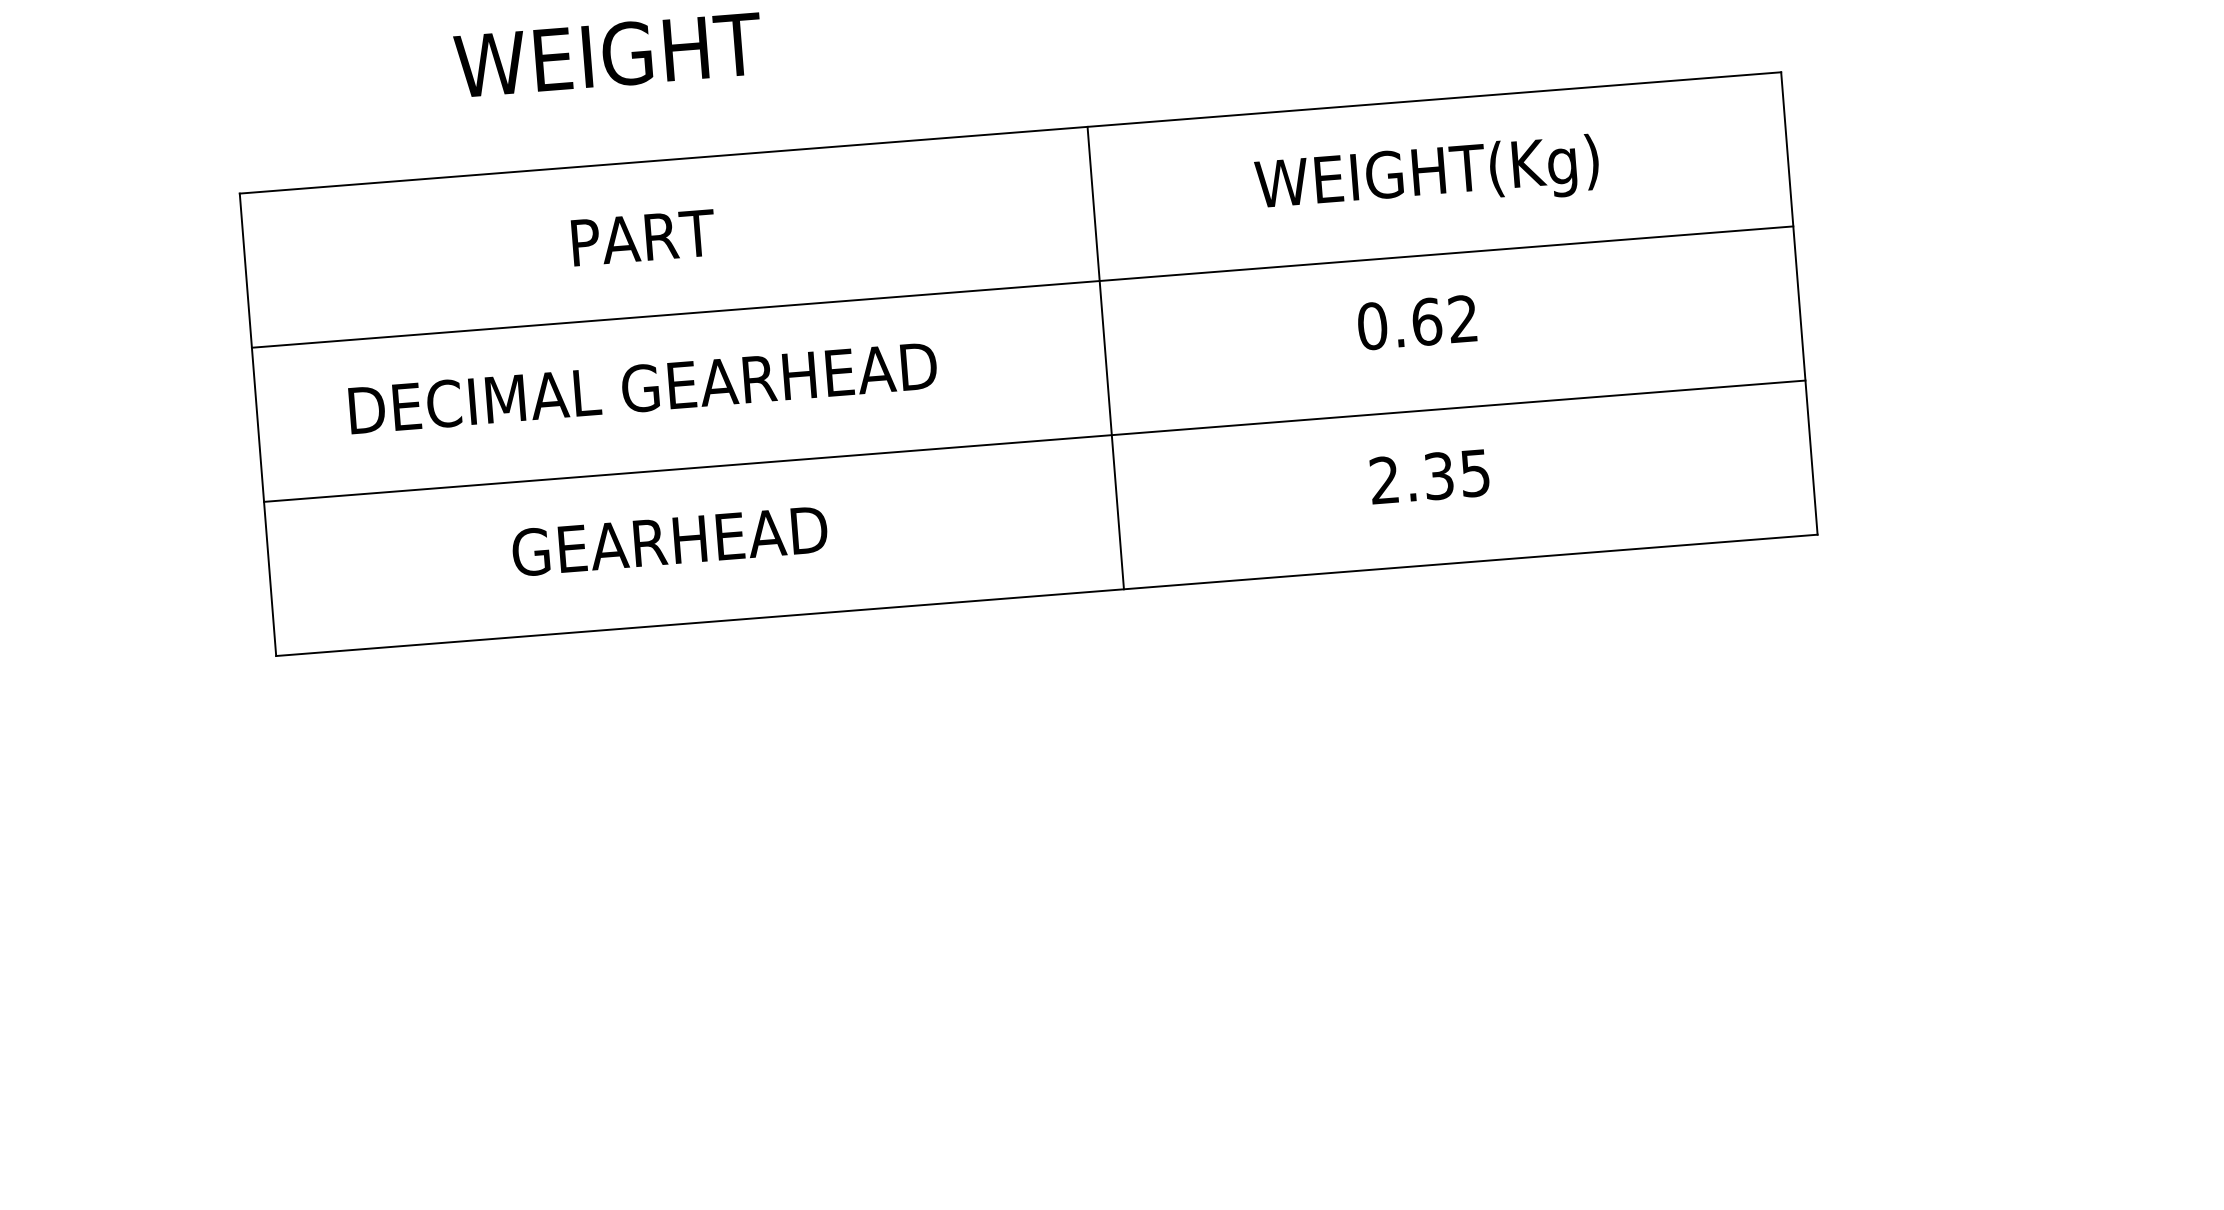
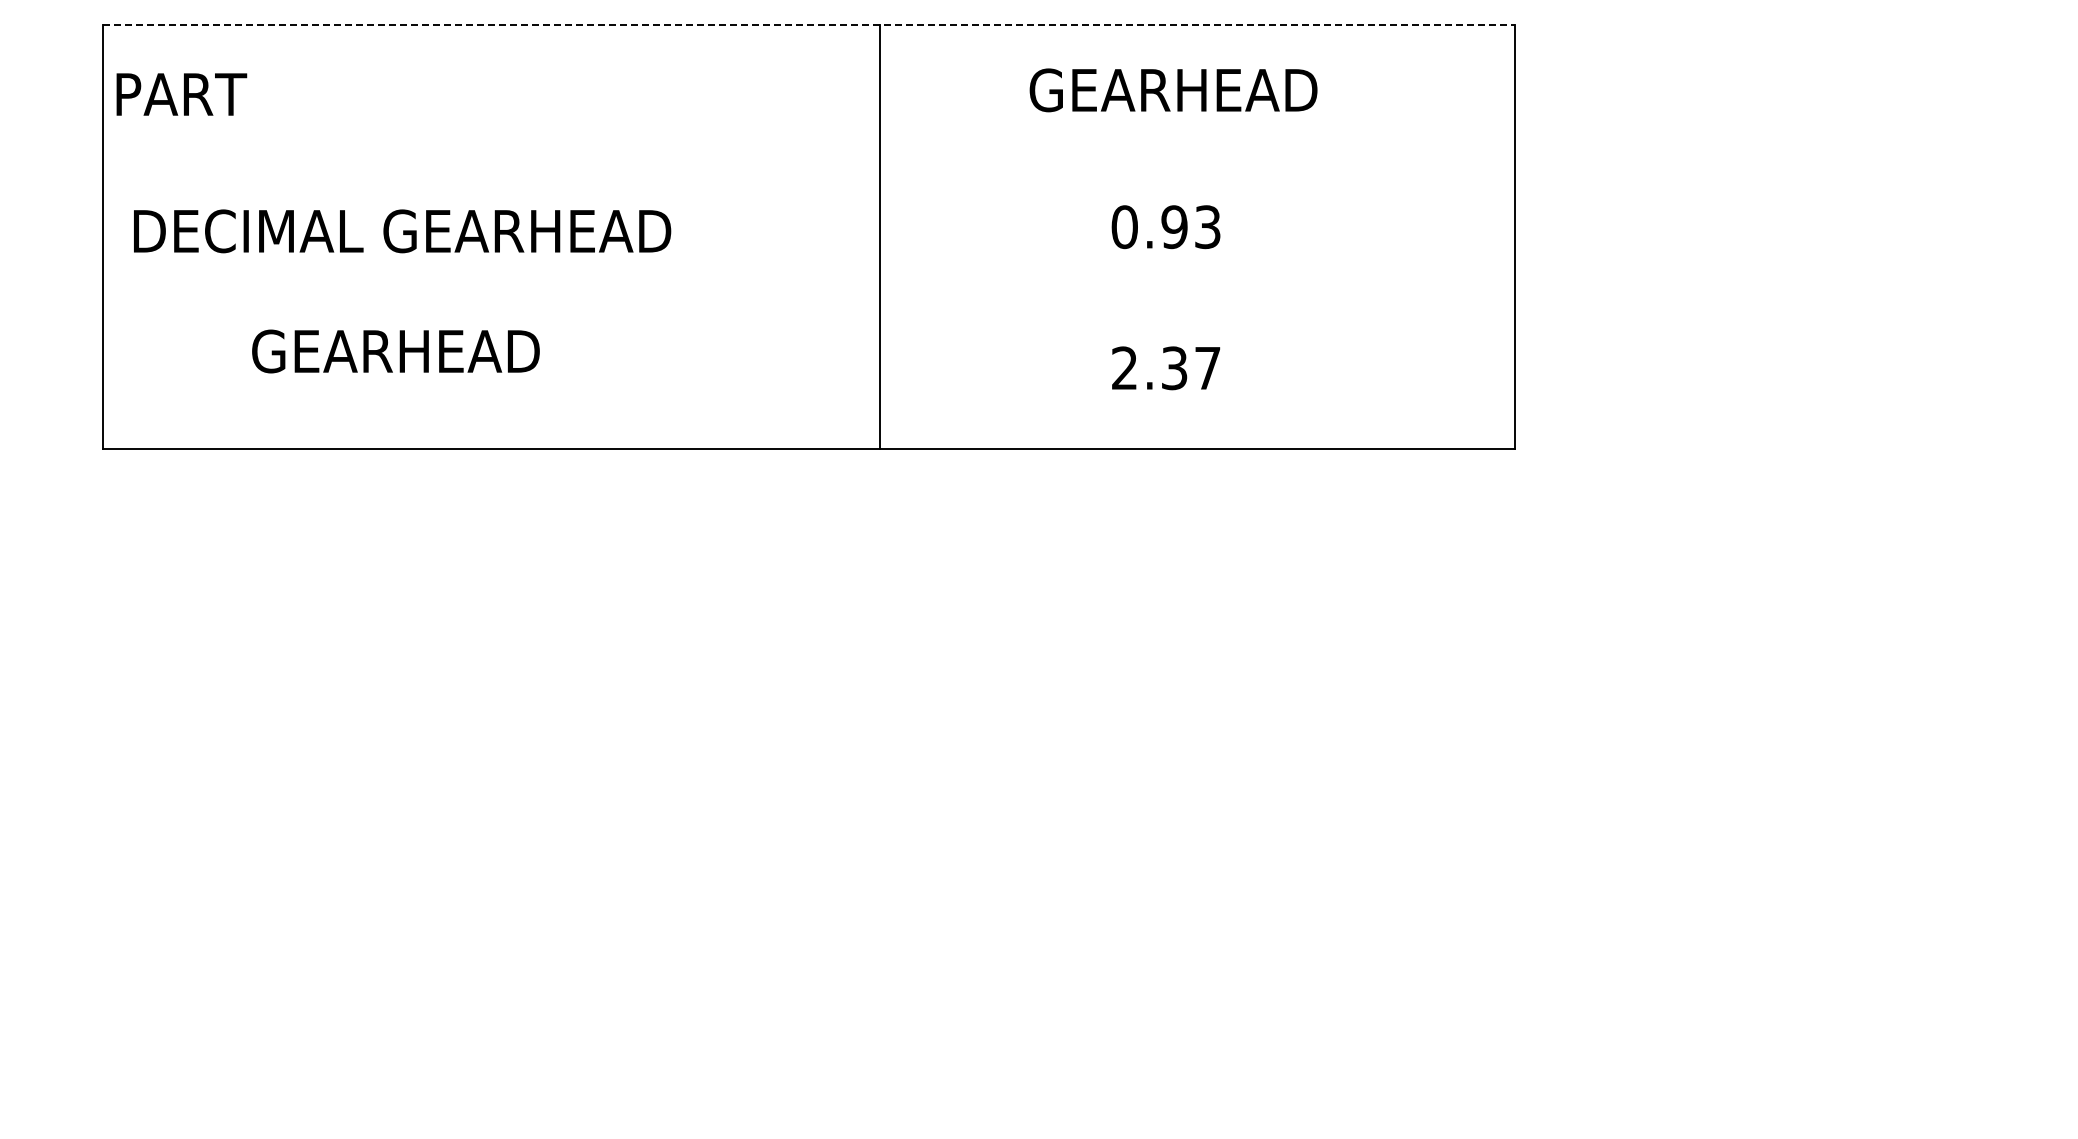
line: (1010, 133) -> (809, 25), solid -> dashed
text: (1427, 177) -> (1185, 95), WEIGHT(Kg) -> GEARHEAD
text: (643, 237) -> (181, 94), moved
line: (1021, 287) -> (808, 166), removed
text: (1444, 320) -> (1190, 227), 0.62 -> 0.93
text: (643, 388) -> (402, 231), moved
line: (1034, 441) -> (808, 307), removed
text: (1475, 473) -> (1207, 368), 2.35 -> 2.37
text: (669, 541) -> (395, 351), moved

